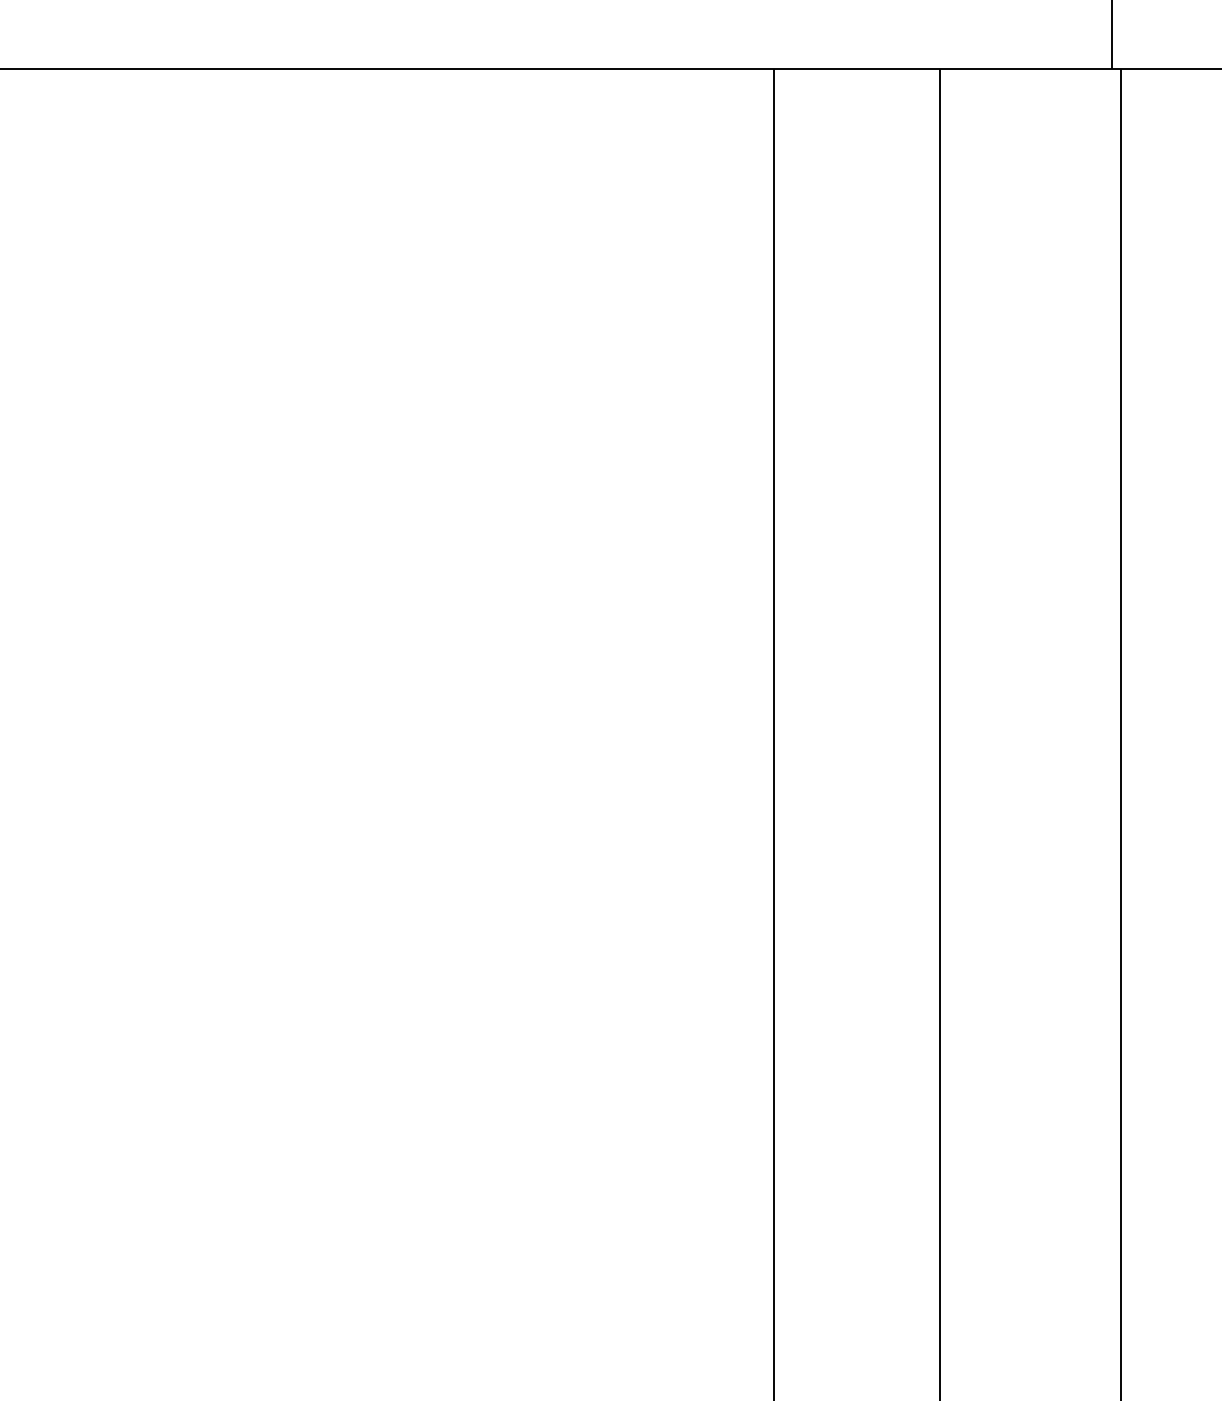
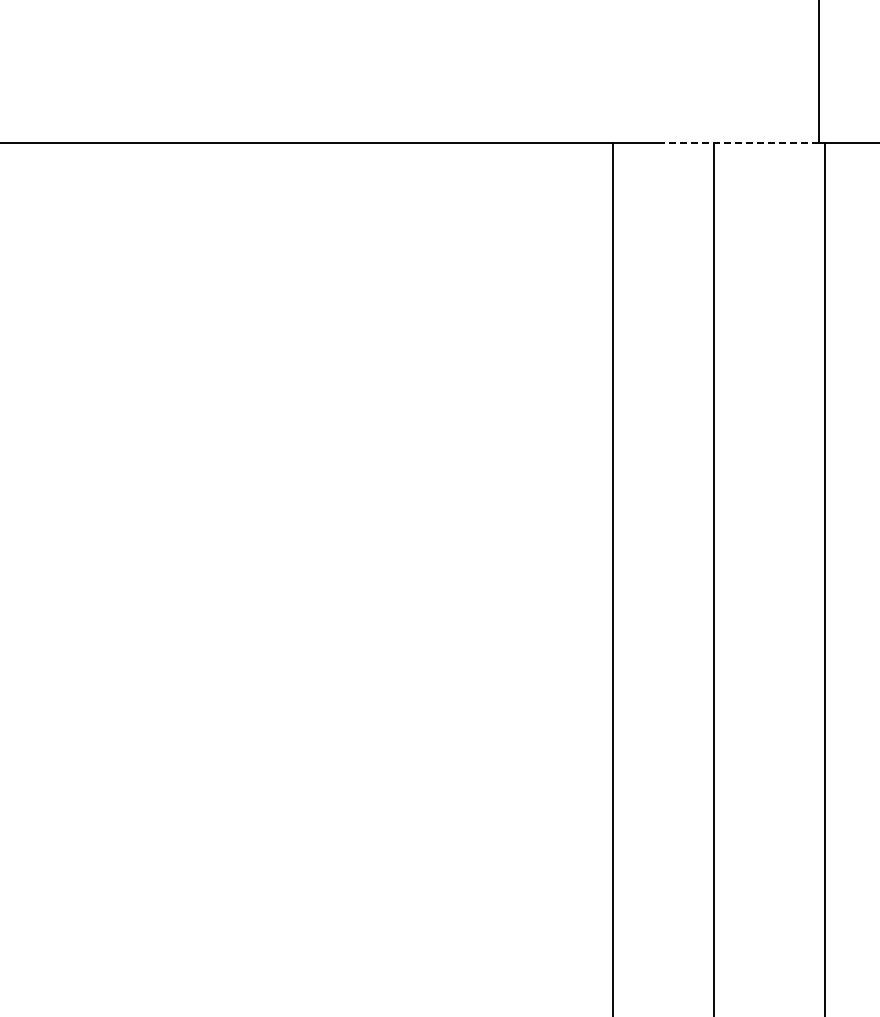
line: (979, 69) -> (738, 142), solid -> dashed

